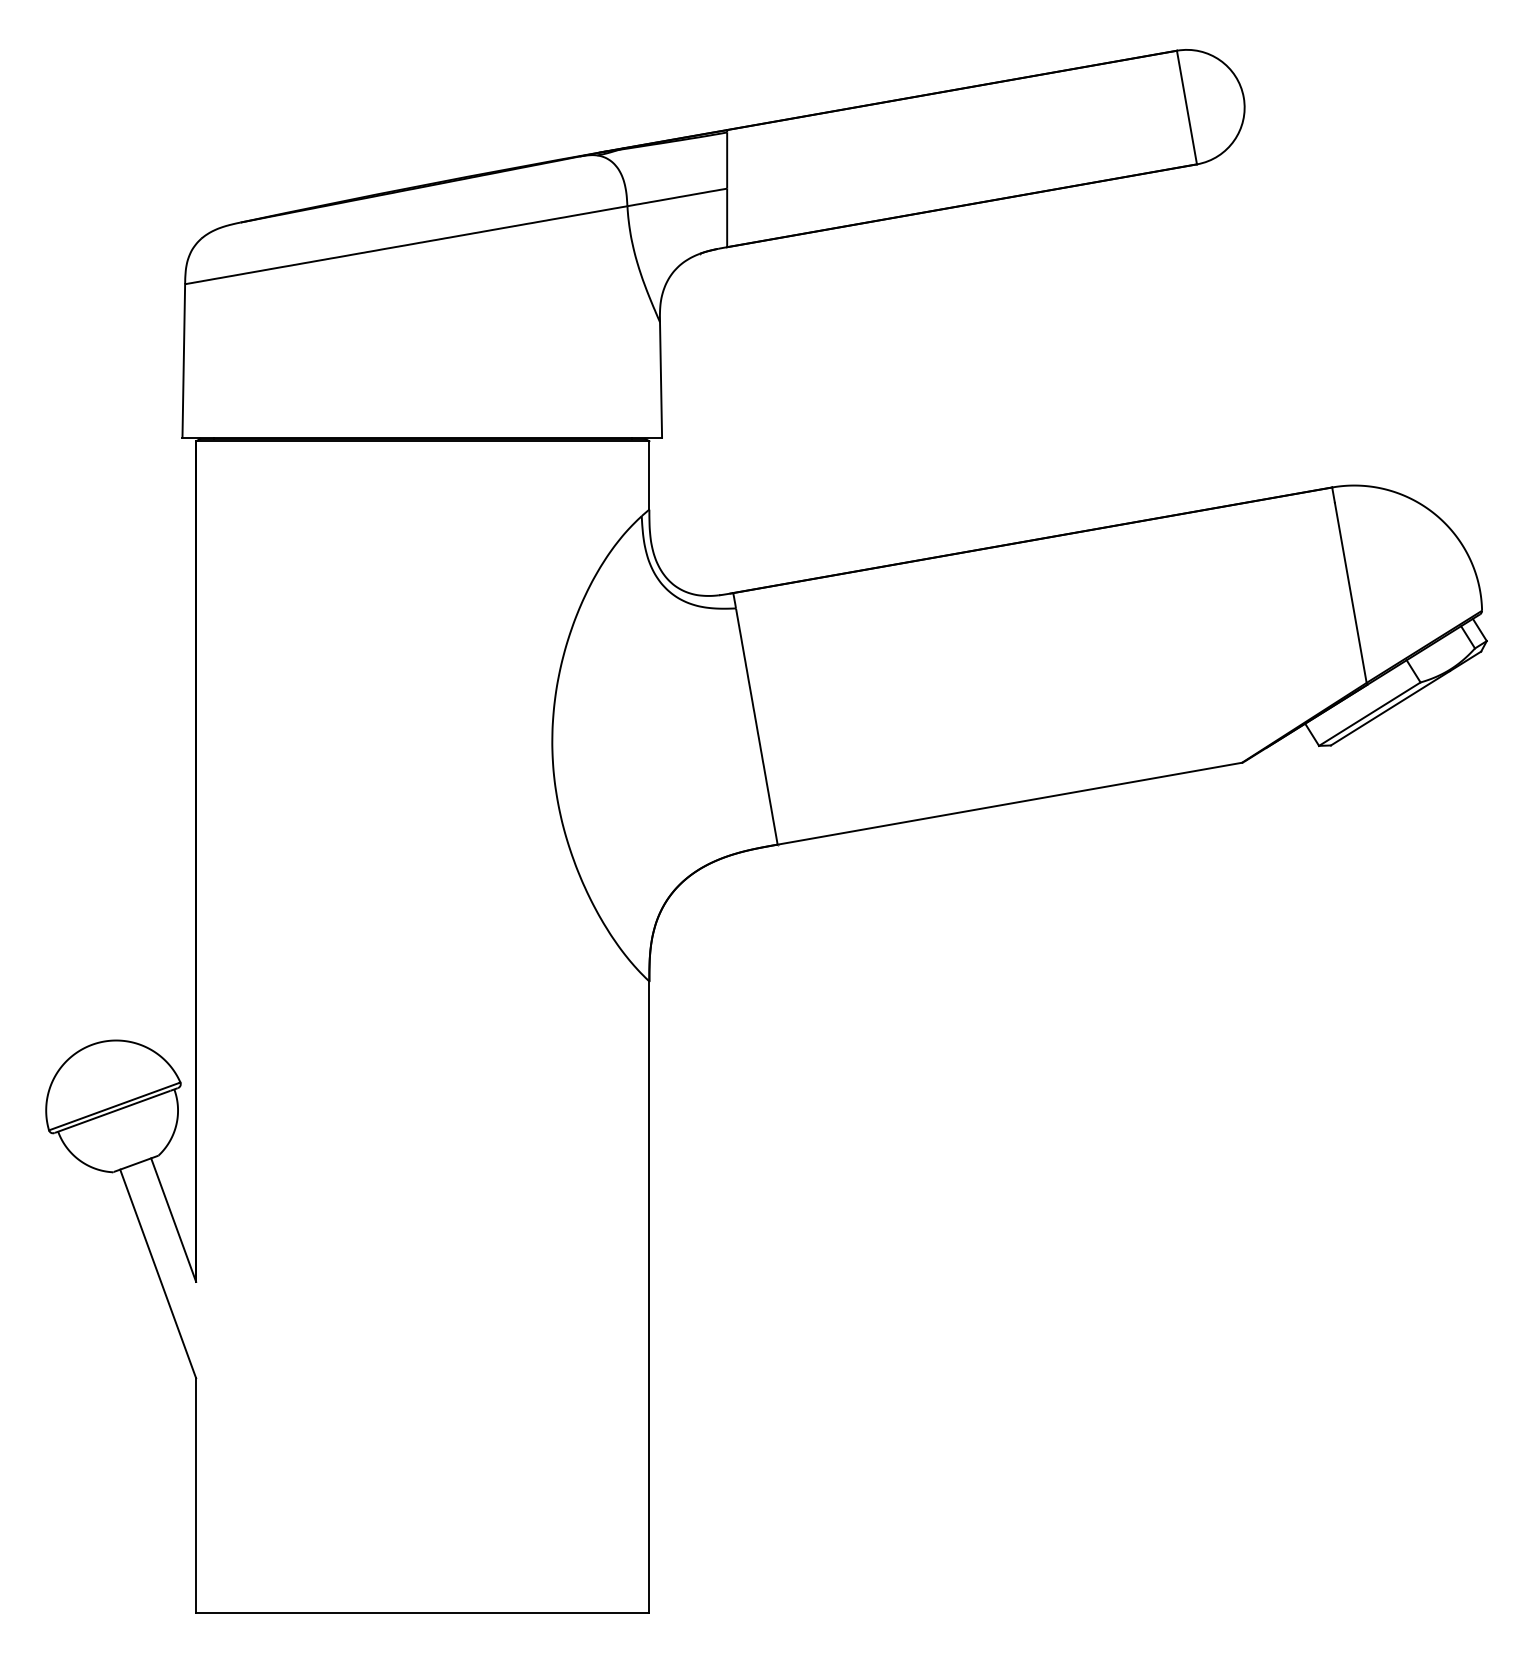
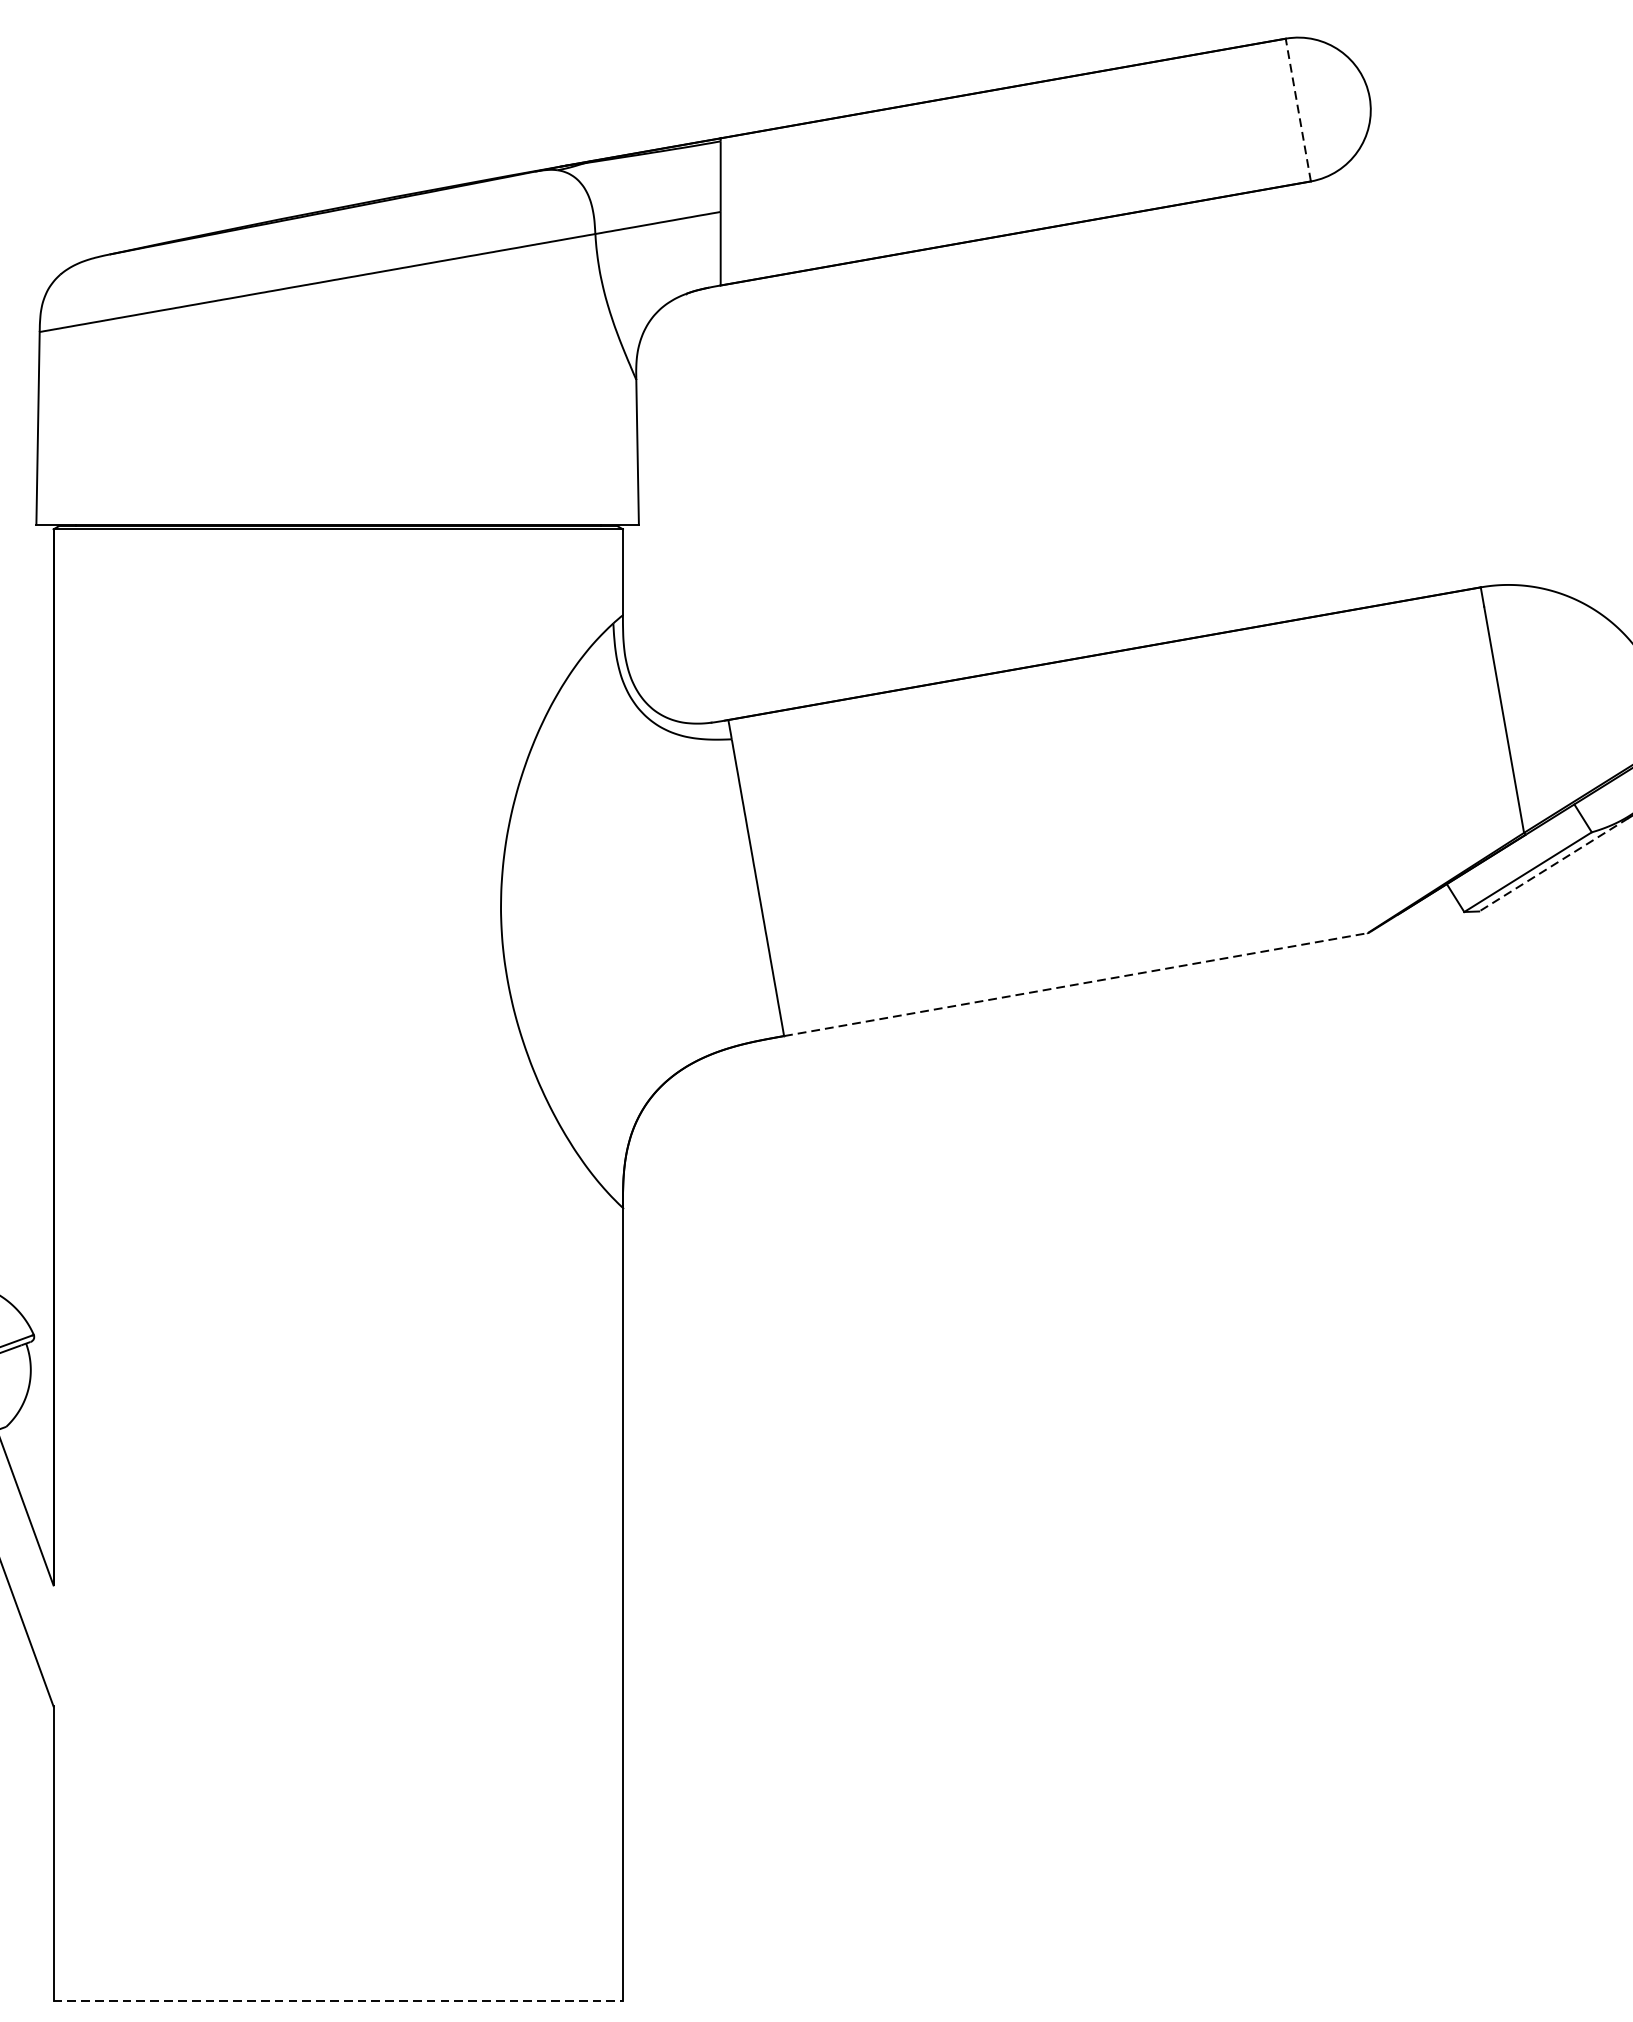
line: (1186, 107) -> (1297, 109), solid -> dashed
line: (1390, 708) -> (1554, 865), solid -> dashed
line: (1009, 803) -> (1075, 984), solid -> dashed
line: (422, 1613) -> (337, 2001), solid -> dashed

